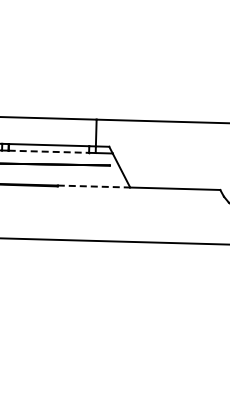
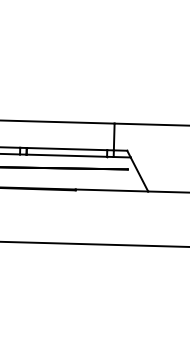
line: (49, 151) -> (67, 155), dashed -> solid
line: (94, 186) -> (112, 190), dashed -> solid

